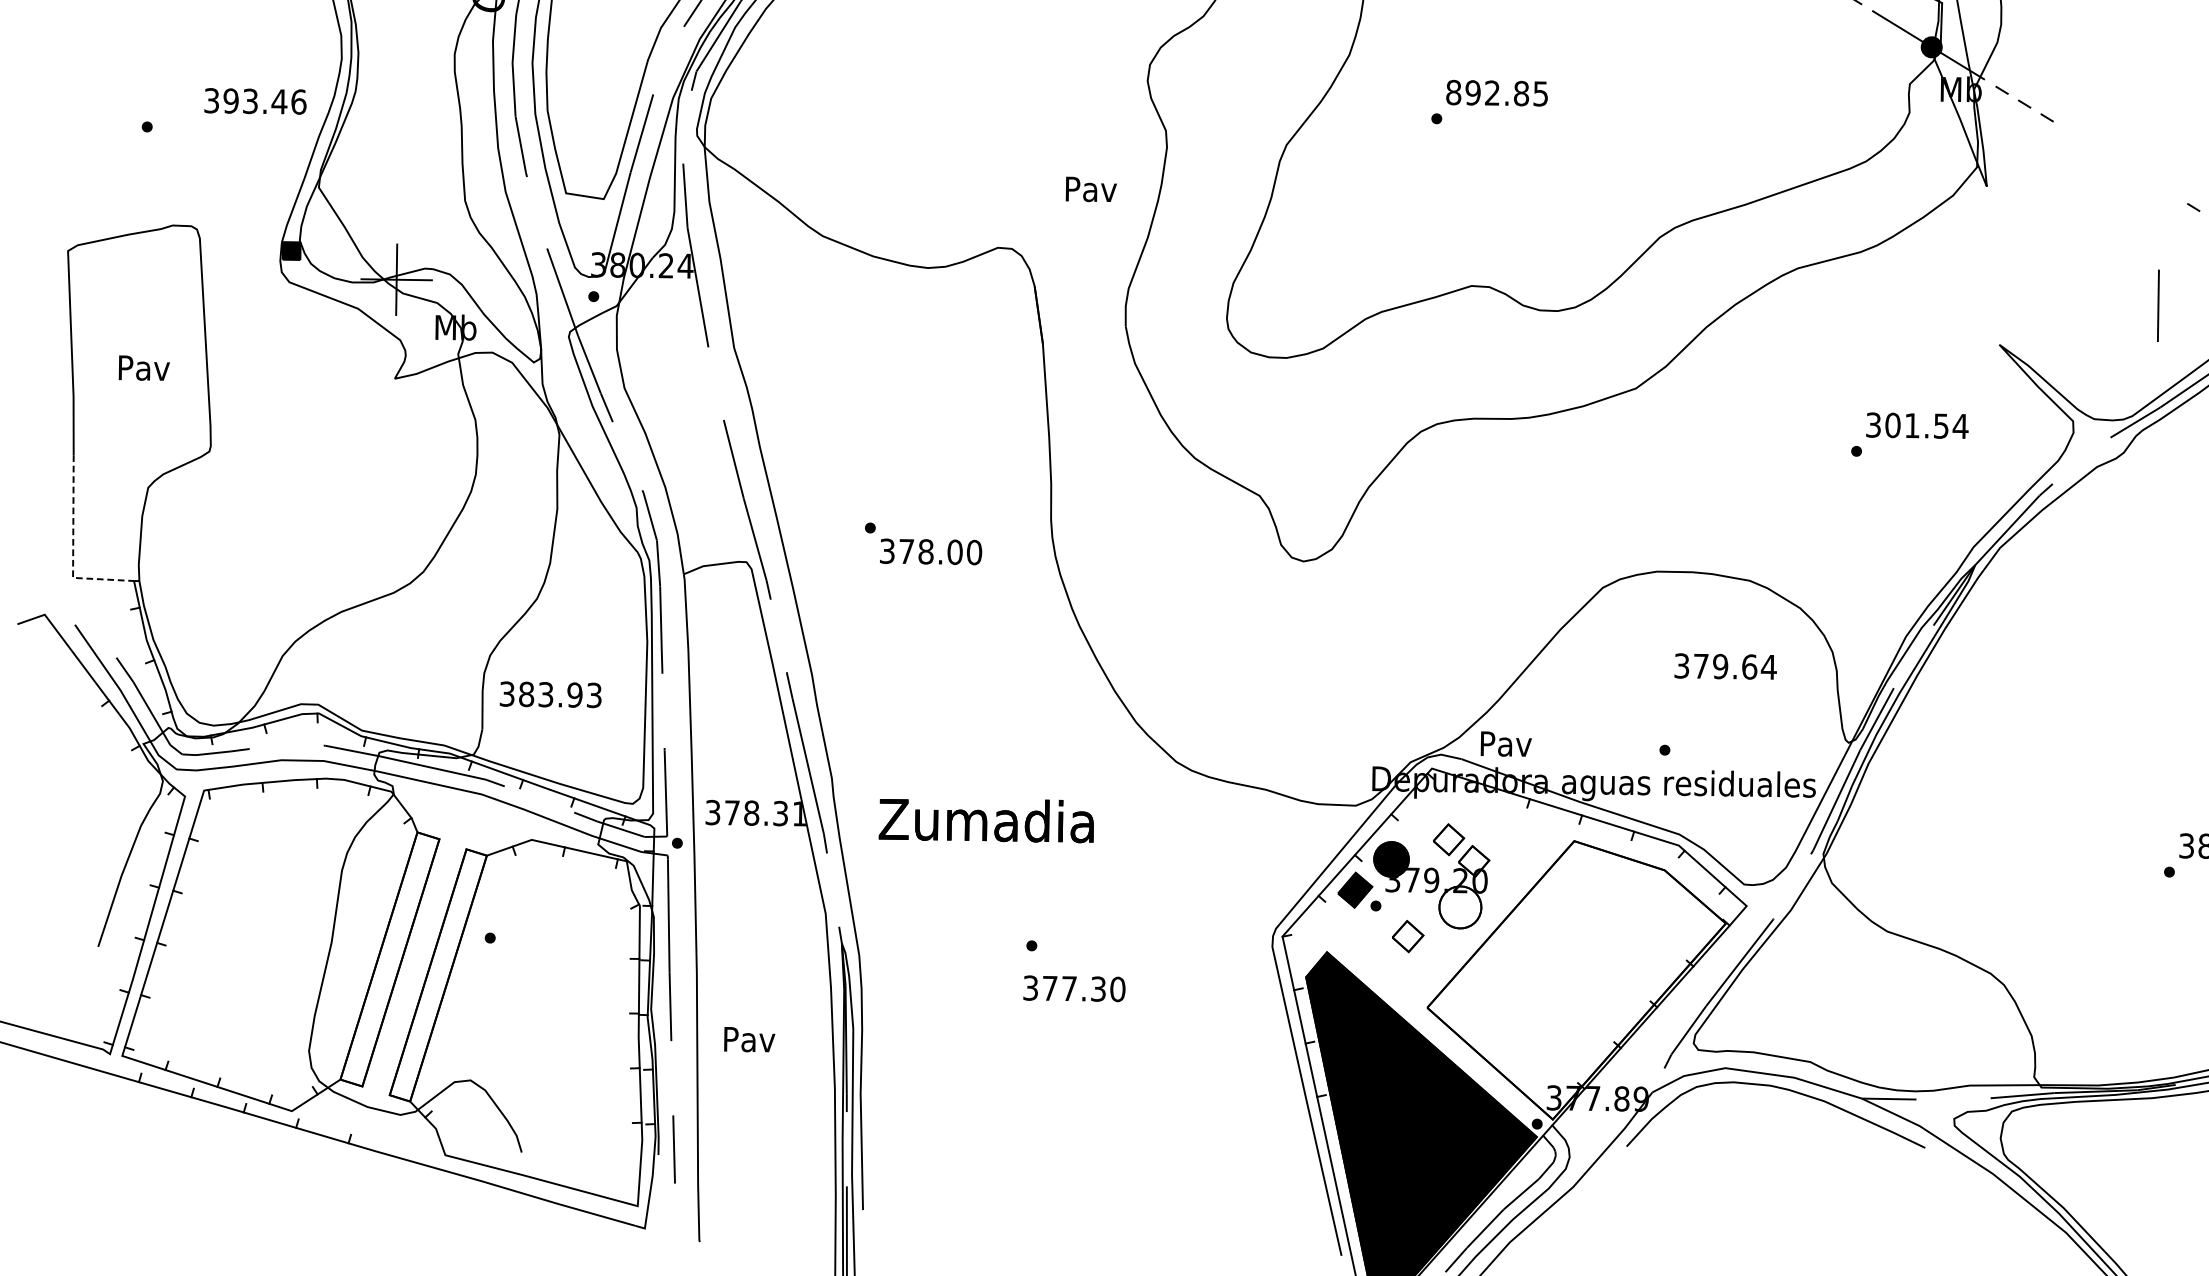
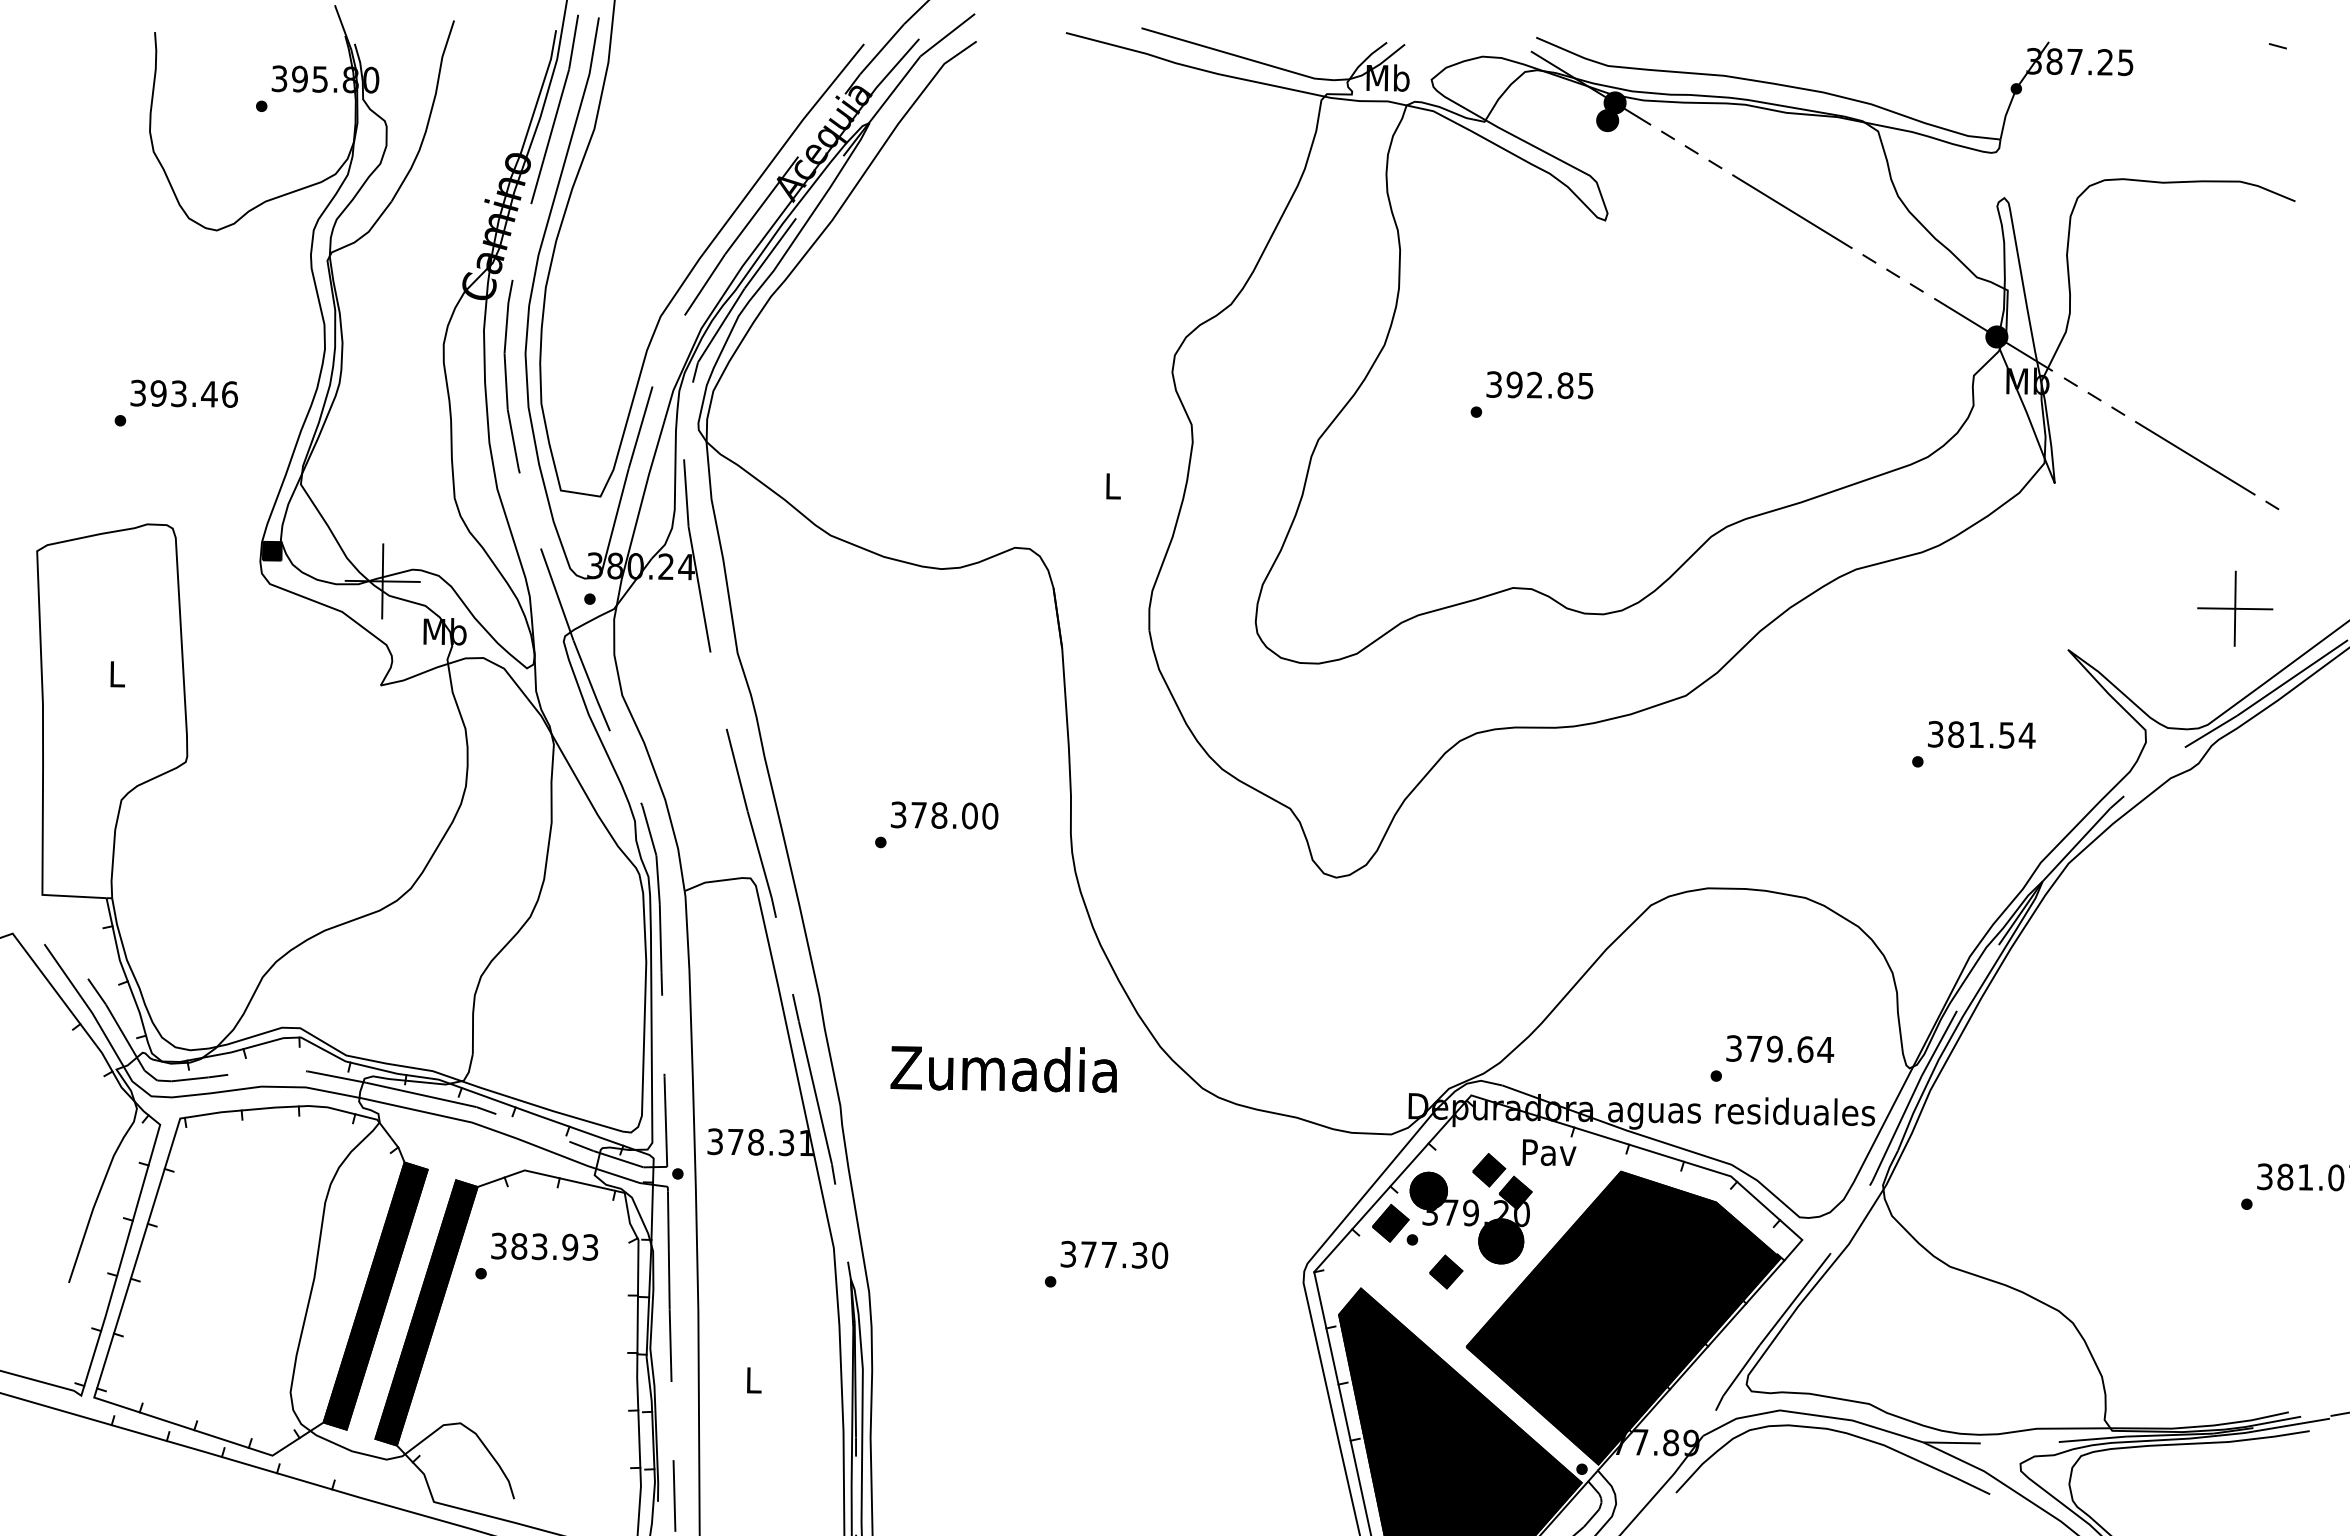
text: (1453, 92) -> (1494, 384), 892.85 -> 392.85
text: (254, 101) -> (183, 393), moved
line: (2120, 162) -> (2195, 458), added
text: (1091, 189) -> (1113, 486), Pav -> L
line: (2158, 305) -> (2235, 608), added
text: (144, 368) -> (117, 674), Pav -> L
text: (1893, 425) -> (1956, 734), 301.54 -> 381.54
line: (73, 548) -> (42, 863), dashed -> solid
text: (930, 551) -> (944, 815), moved
text: (1725, 665) -> (1780, 1048), moved
text: (550, 694) -> (544, 1246), moved
text: (1506, 743) -> (1549, 1152), moved
text: (986, 820) -> (1003, 1069), moved
fill: (1449, 839) -> (1489, 1170), added
fill: (1473, 860) -> (1515, 1192), added
fill: (1460, 907) -> (1501, 1241), added
fill: (1407, 936) -> (1445, 1271), added
fill: (389, 958) -> (375, 1295), added
fill: (438, 975) -> (426, 1312), added
fill: (1576, 979) -> (1623, 1317), added
text: (1074, 988) -> (1114, 1254), moved
text: (749, 1039) -> (753, 1380), Pav -> L

